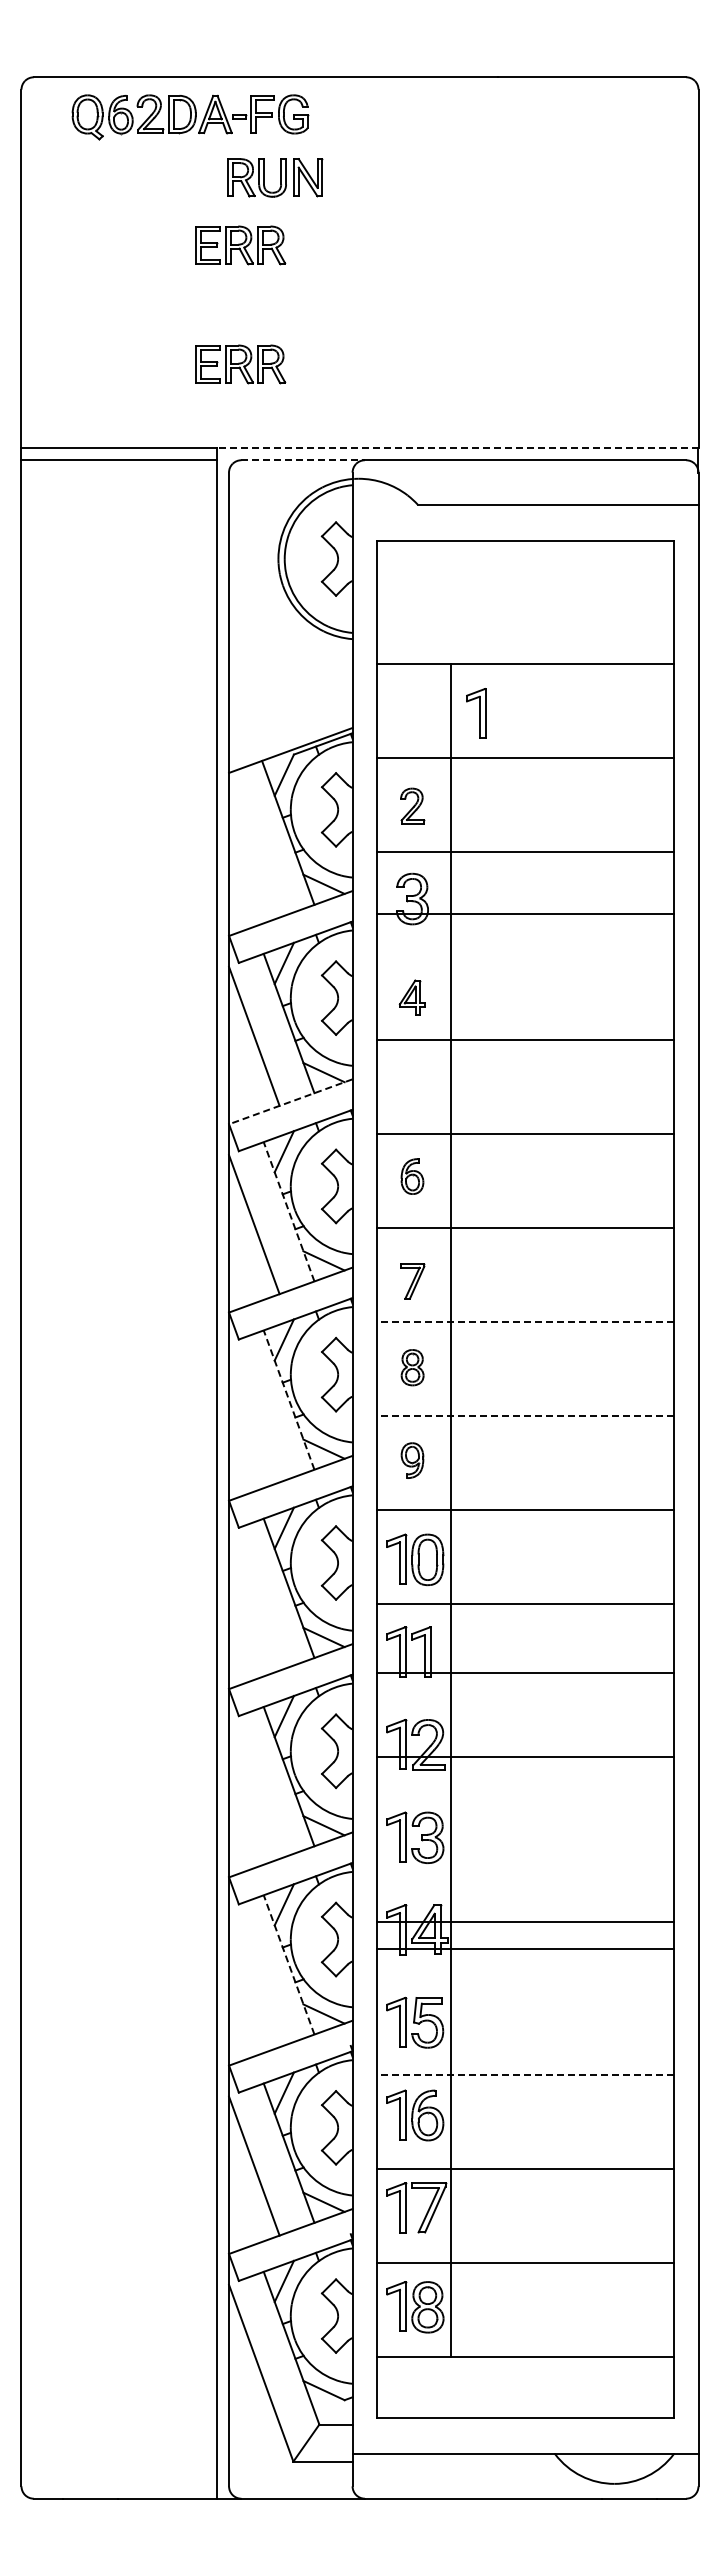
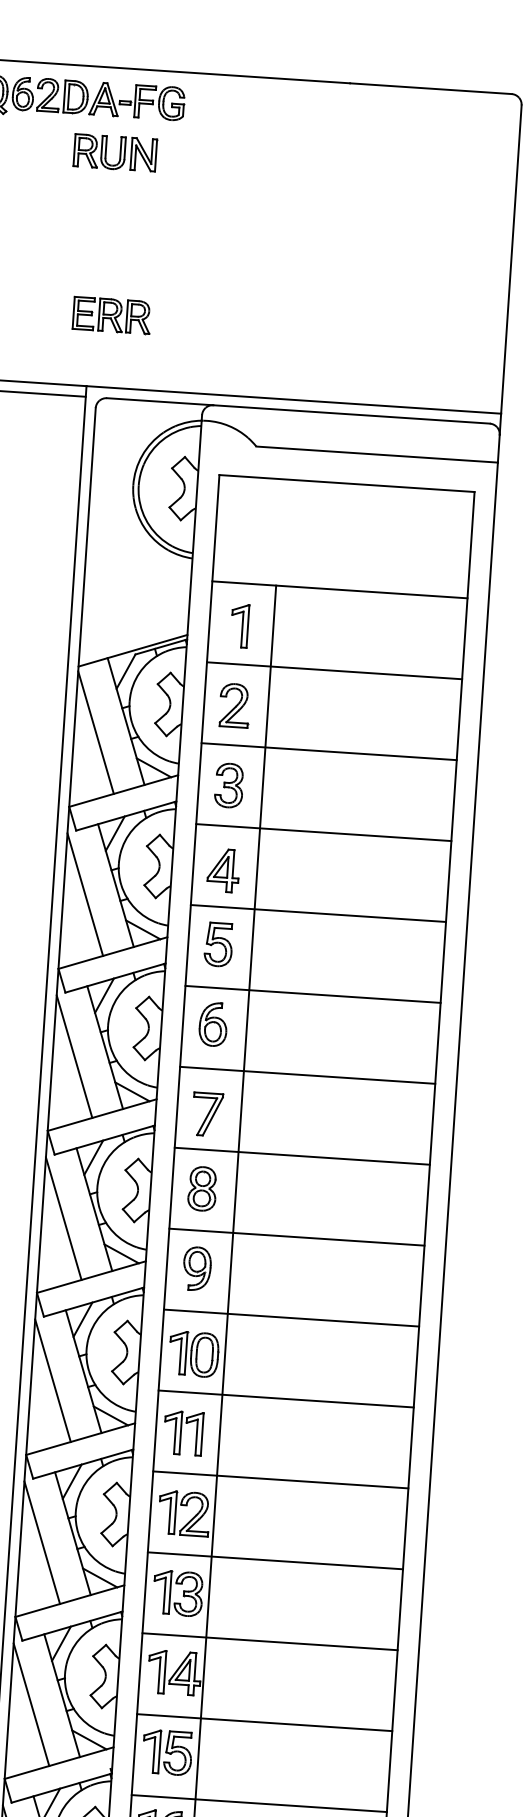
part: (275, 177) -> (115, 152), moved
part: (240, 245) -> (118, 213), removed
line: (457, 447) -> (293, 399), dashed -> solid
line: (303, 460) -> (160, 401), dashed -> solid
part: (476, 713) -> (239, 625), moved
part: (412, 805) -> (234, 705), size x1.43
line: (254, 847) -> (96, 732), added
line: (525, 914) -> (323, 832), moved
part: (411, 997) -> (222, 870), size x1.43
part: (412, 1083) -> (218, 944), added
line: (290, 1101) -> (112, 952), dashed -> solid
part: (412, 1176) -> (213, 1024), size x1.43
line: (288, 1211) -> (104, 1047), dashed -> solid
part: (412, 1281) -> (207, 1114), size x1.43
line: (525, 1322) -> (302, 1156), dashed -> solid
part: (412, 1367) -> (202, 1188), size x1.43
line: (288, 1399) -> (93, 1209), dashed -> solid
line: (254, 1412) -> (63, 1218), added
line: (525, 1416) -> (296, 1237), dashed -> solid
part: (412, 1460) -> (197, 1268), size x1.43
line: (254, 1600) -> (53, 1380), added
line: (525, 1673) -> (280, 1479), moved
line: (525, 1757) -> (275, 1560), moved
line: (254, 1789) -> (42, 1542), added
line: (525, 1921) -> (270, 1641), moved
line: (525, 1948) -> (264, 1722), moved
line: (288, 1964) -> (61, 1695), dashed -> solid
line: (254, 1977) -> (31, 1704), added
line: (525, 2074) -> (259, 1803), dashed -> solid

